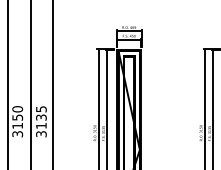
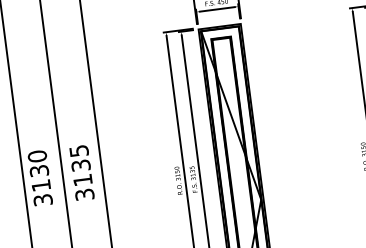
text: (17, 117) -> (39, 170), 3150 -> 3130

